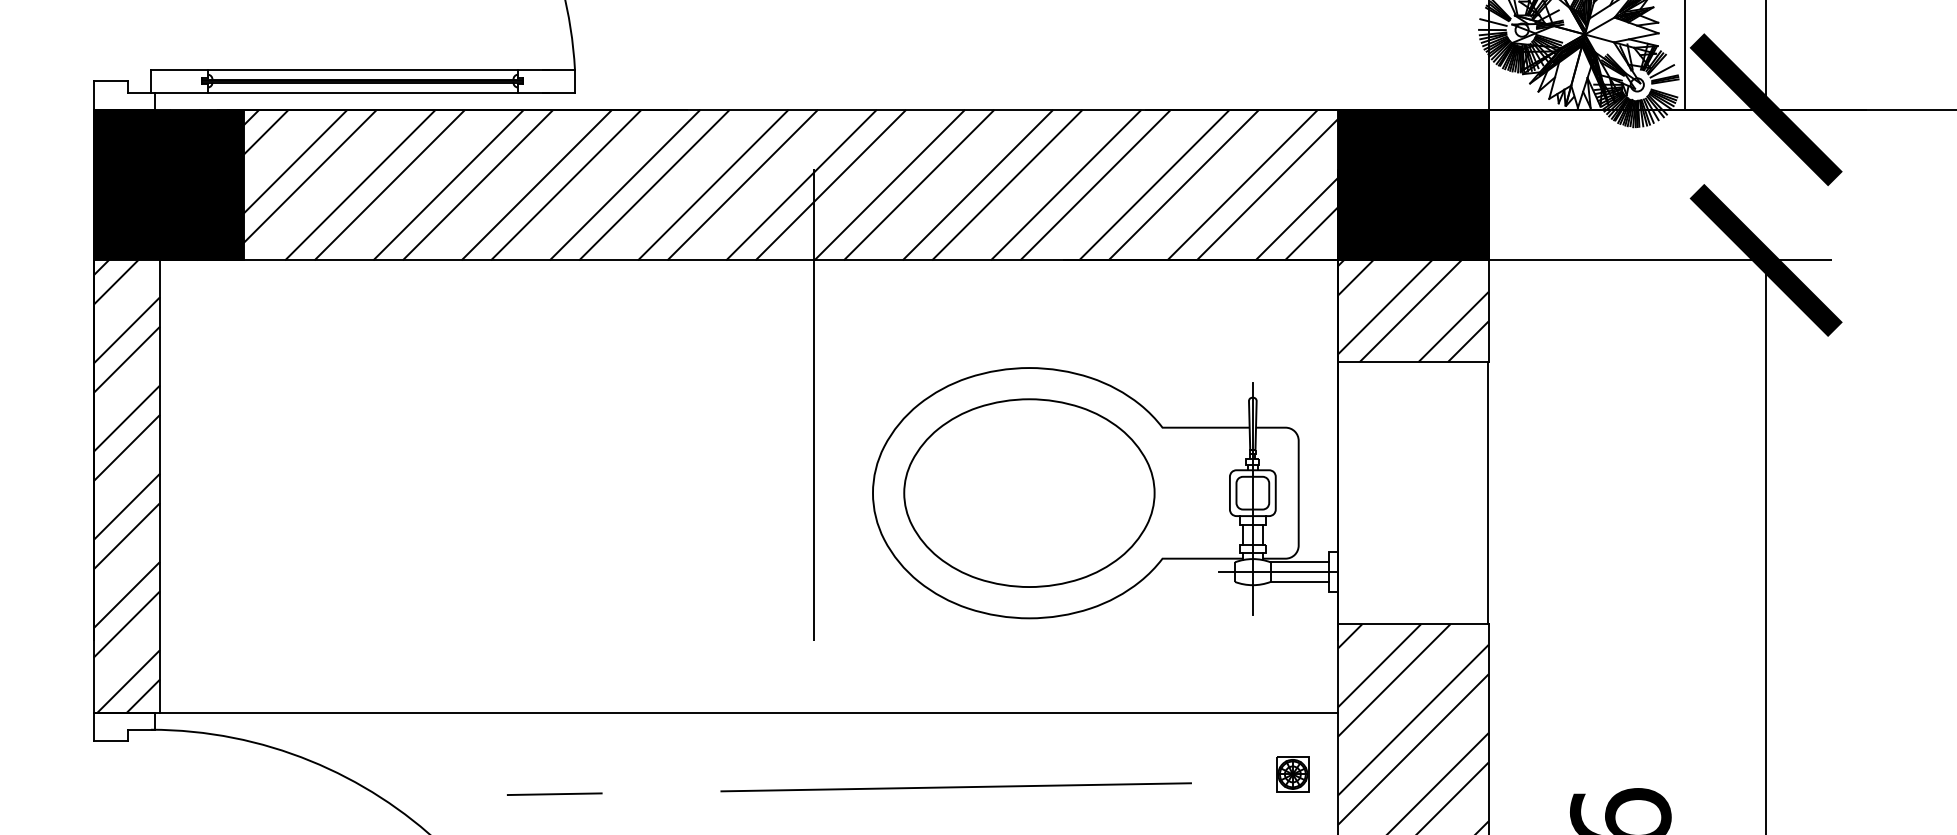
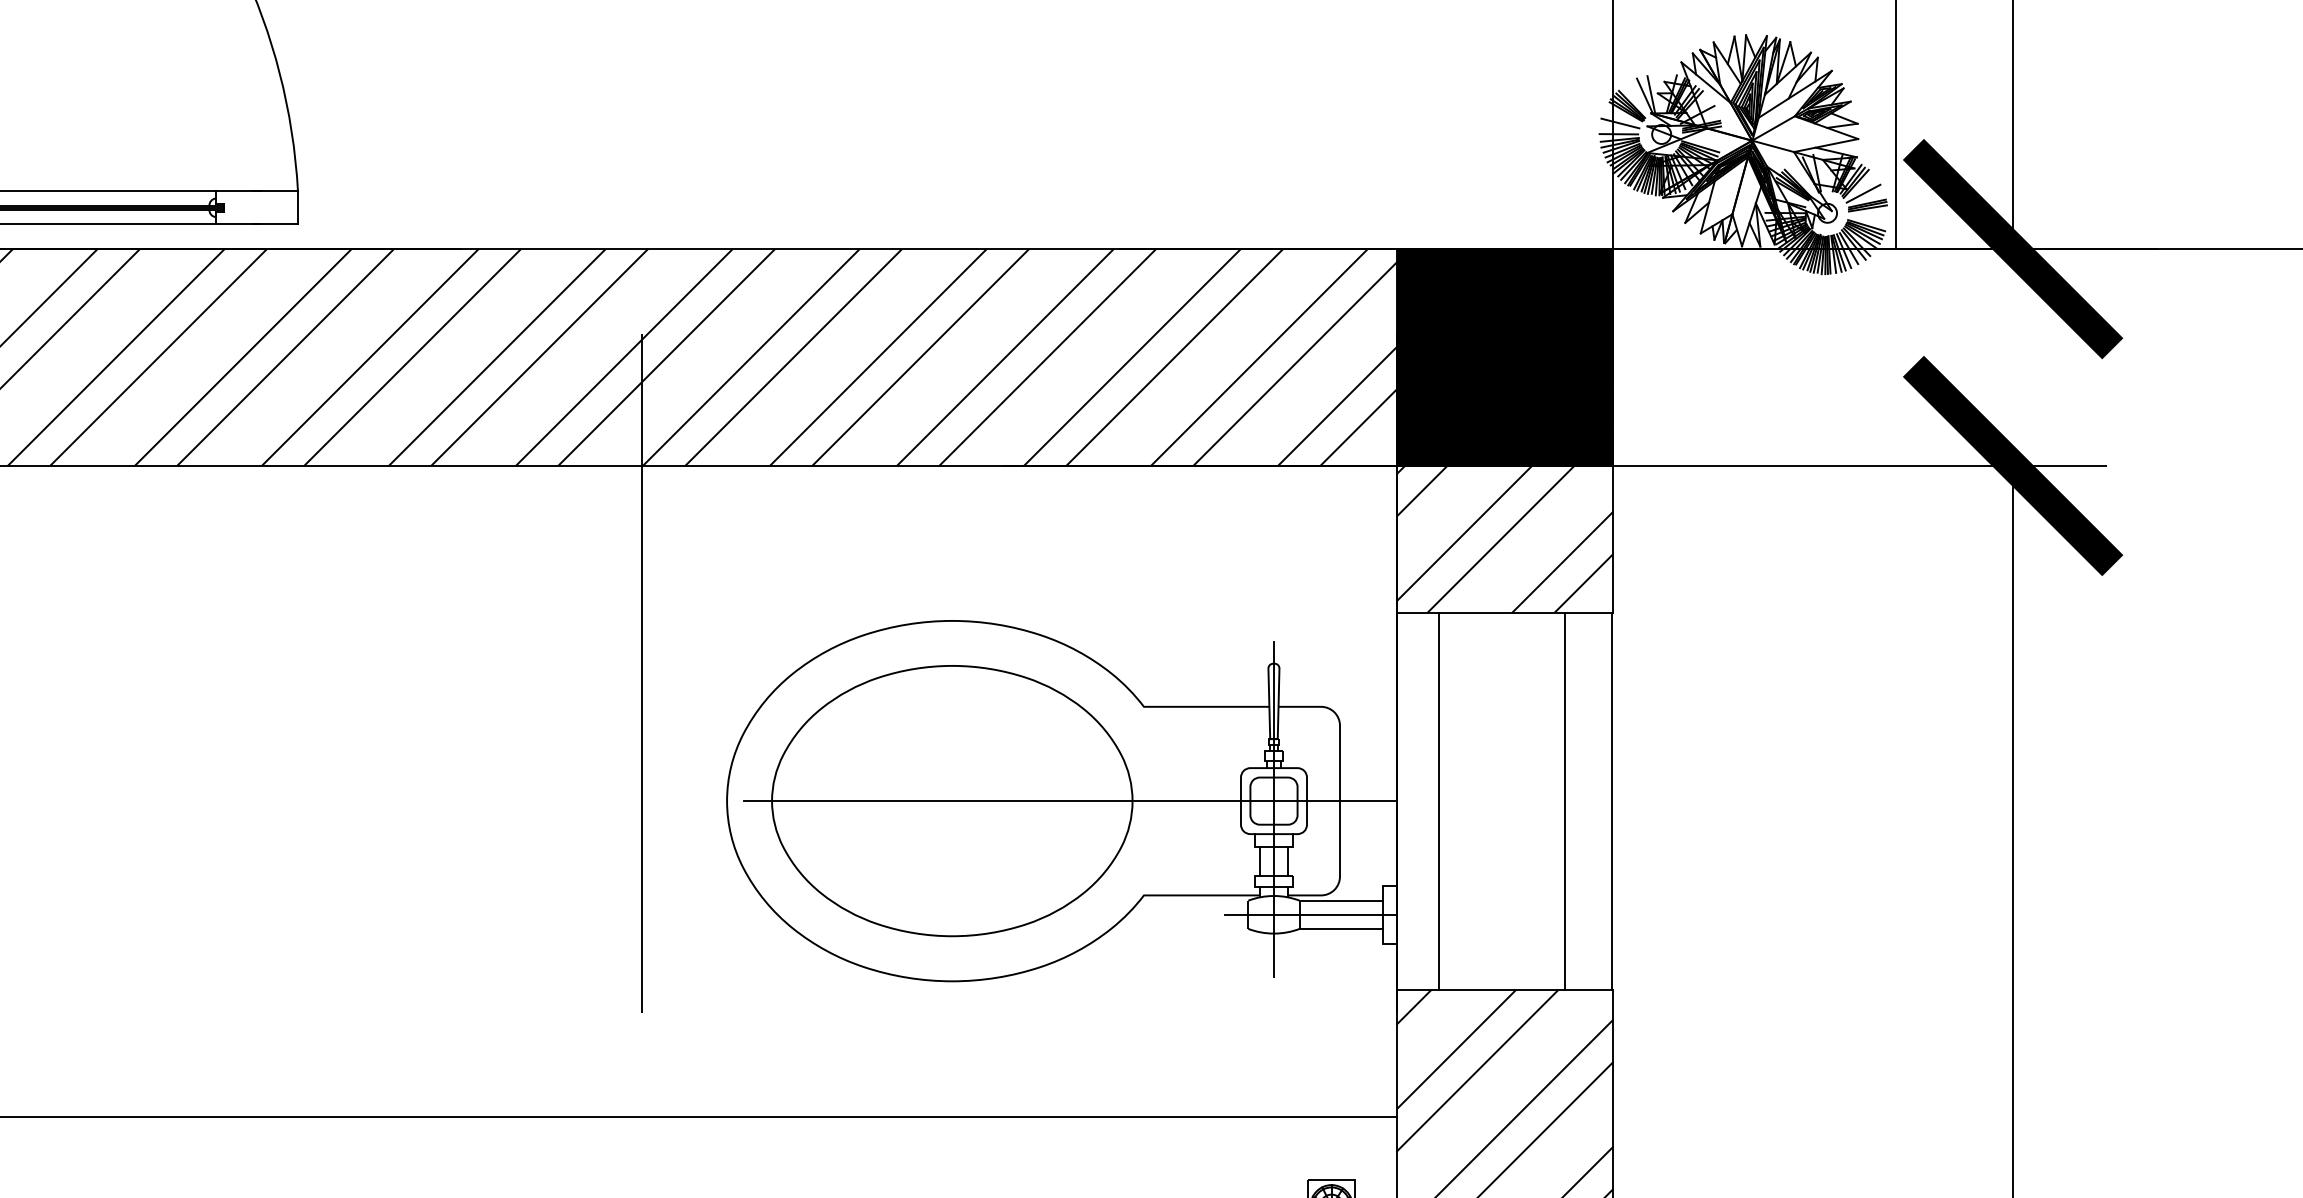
line: (1110, 493) -> (1069, 801), added
line: (1367, 493) -> (1439, 801), added
line: (1454, 493) -> (1564, 801), added

